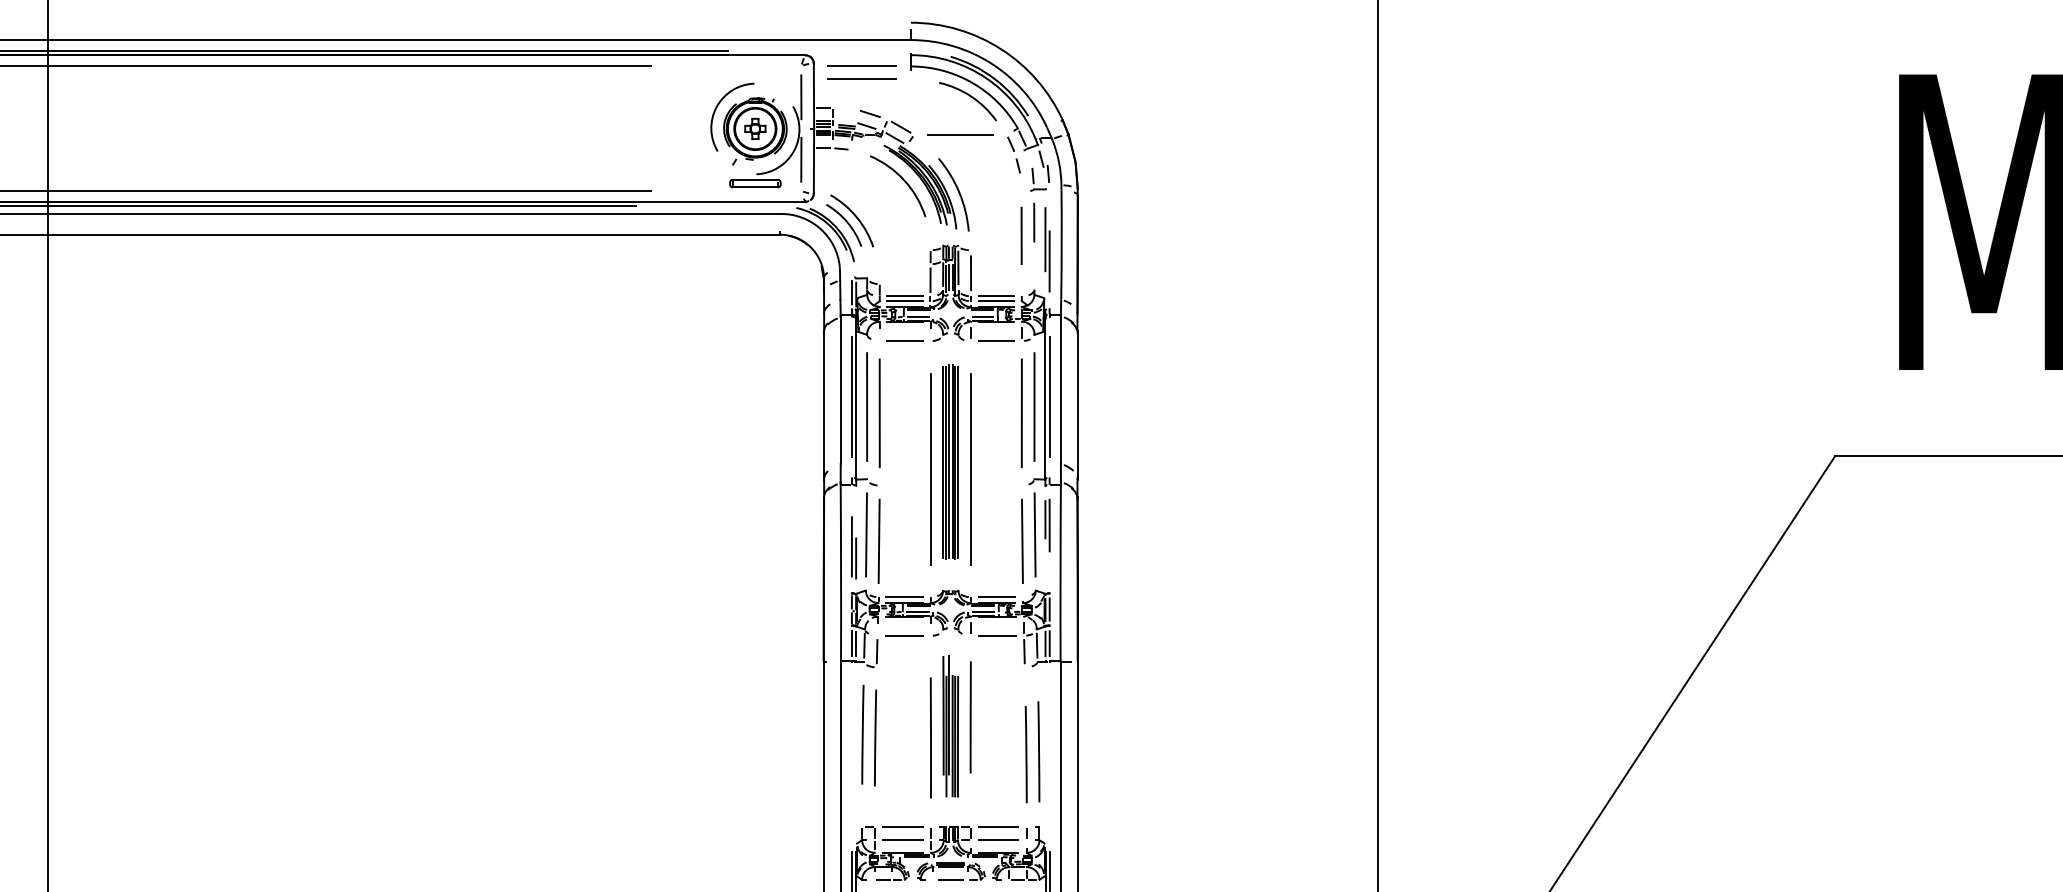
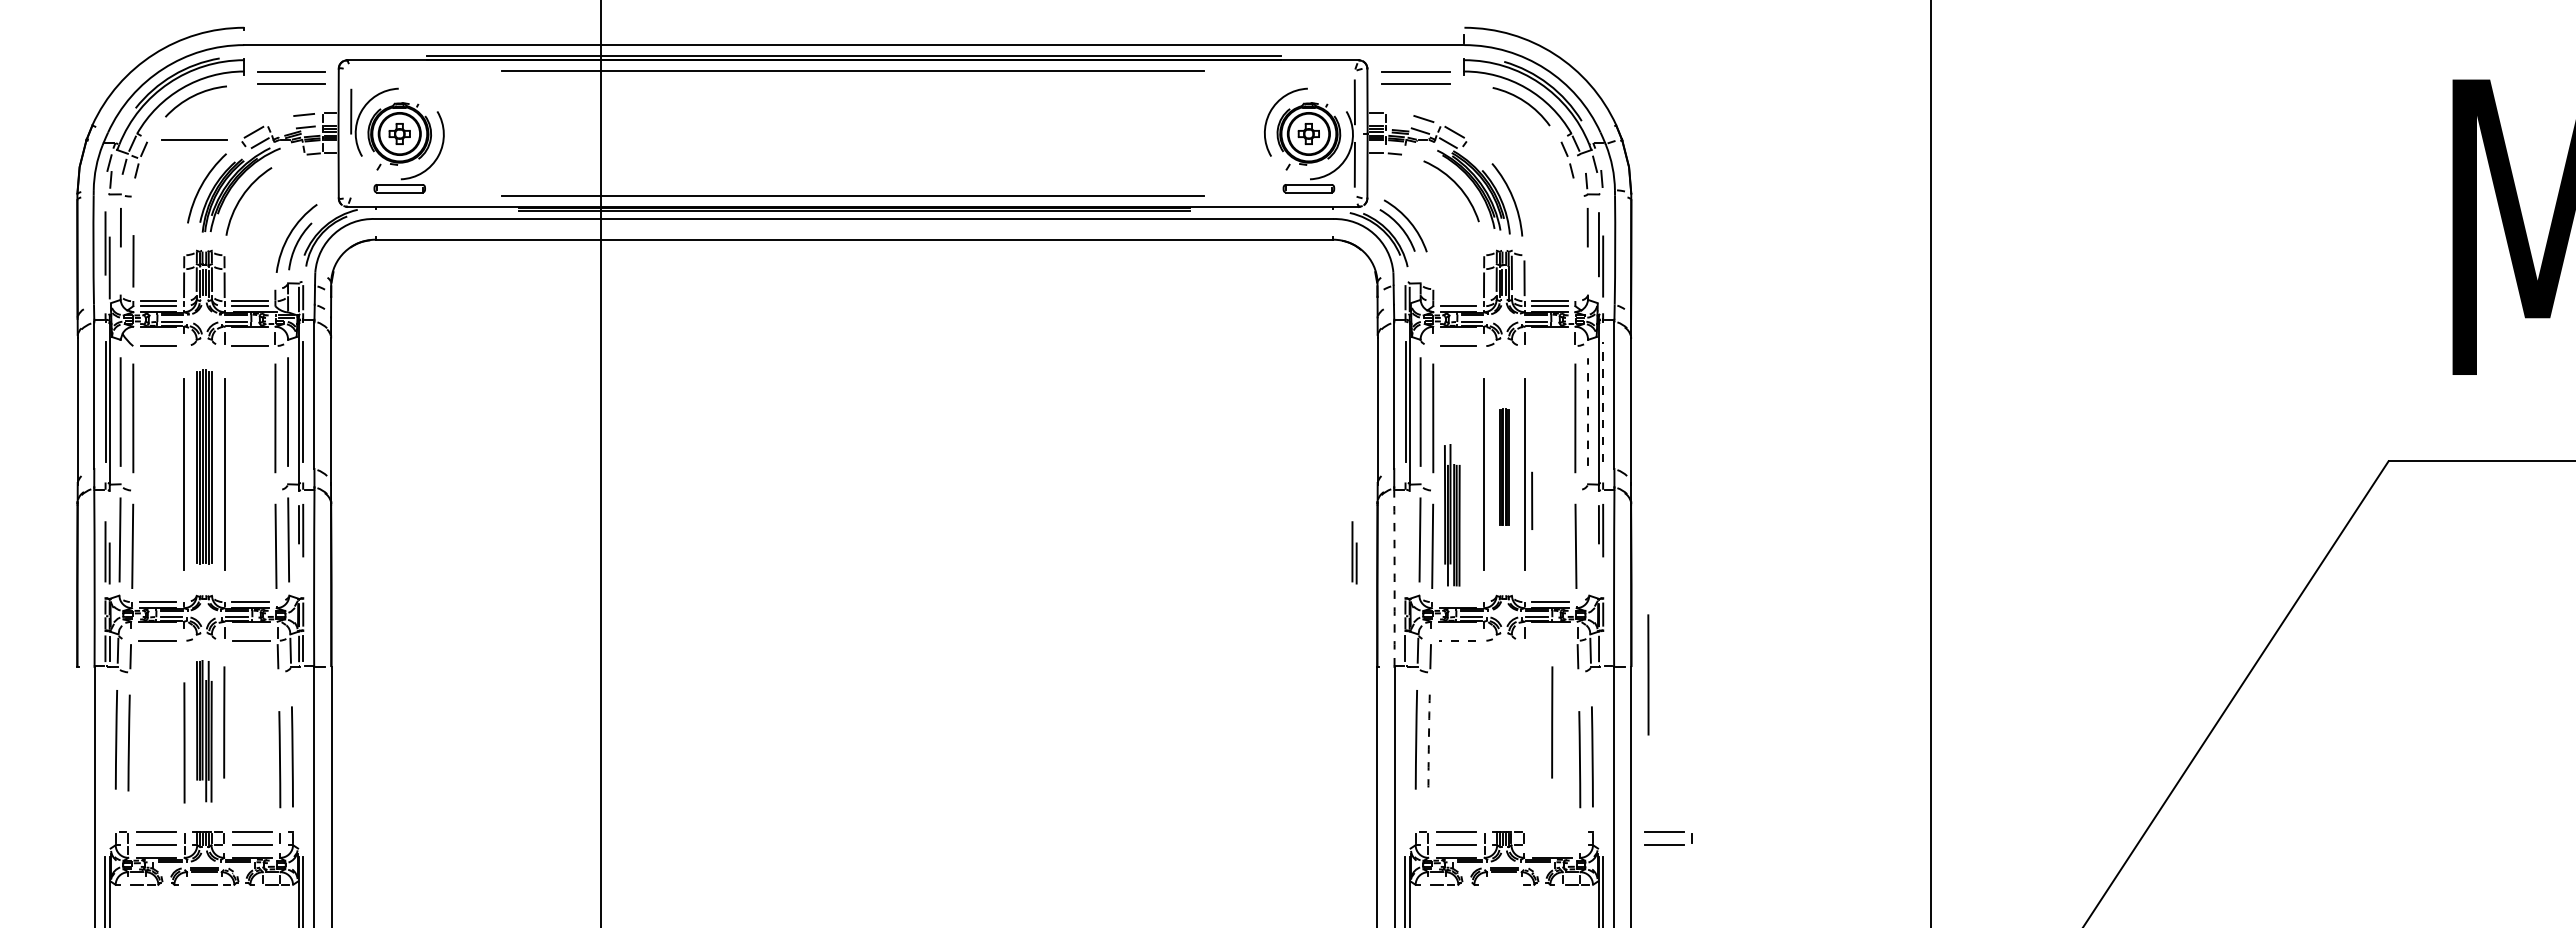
line: (959, 134) -> (1513, 139), removed
line: (1021, 235) -> (1532, 500), moved
line: (904, 296) -> (1458, 301), removed
line: (995, 341) -> (1549, 346), removed
line: (1049, 396) -> (1603, 401), solid -> dashed
line: (1034, 407) -> (1588, 412), solid -> dashed
part: (950, 461) -> (1504, 466), size x0.6
line: (1034, 534) -> (1588, 539), removed
part: (853, 547) -> (1354, 552), moved
arc: (840, 573) -> (1394, 578), solid -> dashed
line: (903, 597) -> (1457, 602), removed
line: (903, 635) -> (1457, 640), solid -> dashed
line: (996, 635) -> (1550, 640), removed
line: (855, 643) -> (1409, 648), removed
line: (1049, 643) -> (1603, 648), removed
line: (970, 717) -> (1552, 722), moved
part: (950, 726) -> (1452, 515), moved
line: (930, 737) -> (1648, 674), moved
arc: (874, 738) -> (1428, 743), solid -> dashed
part: (1002, 833) -> (1668, 838), moved
line: (950, 879) -> (1504, 884), removed

